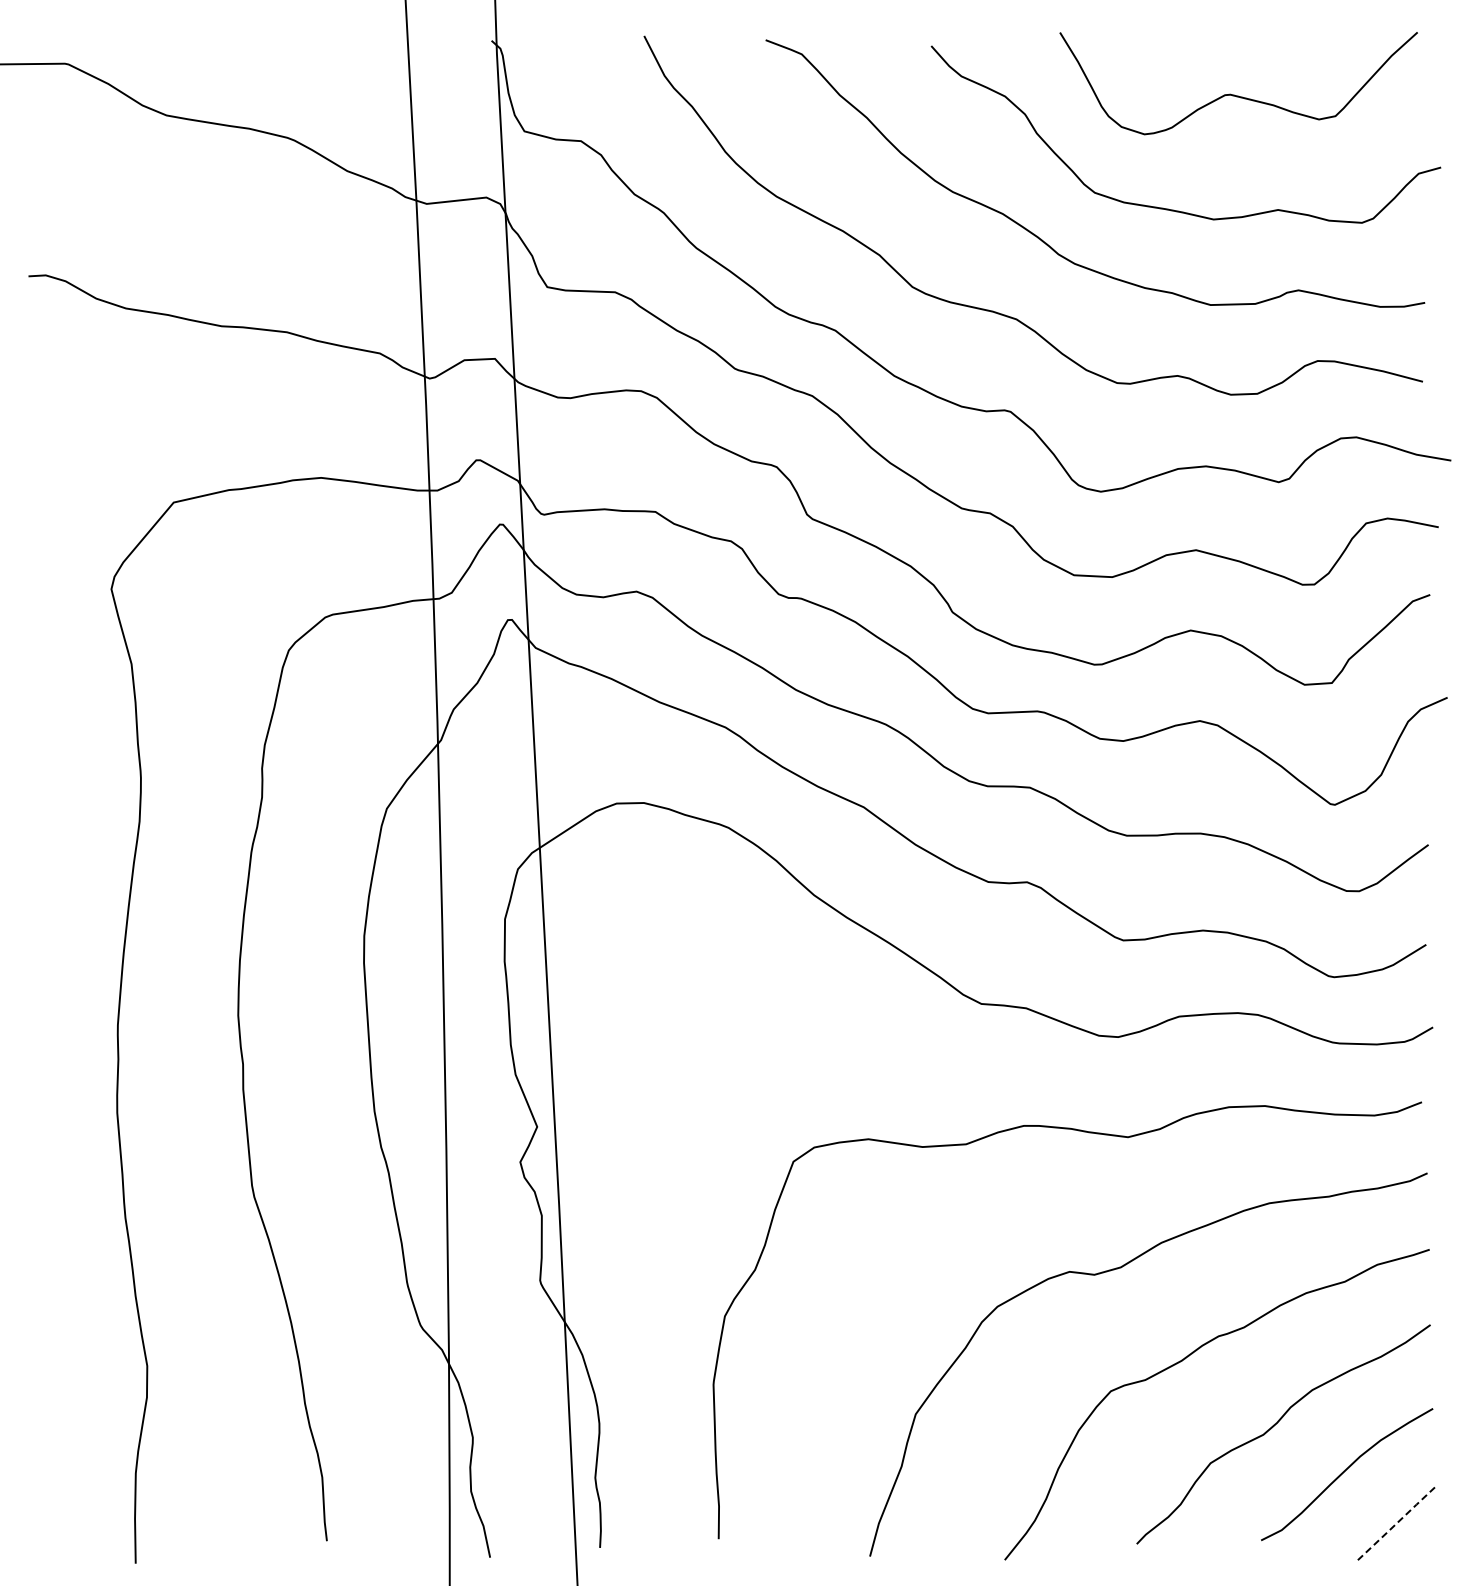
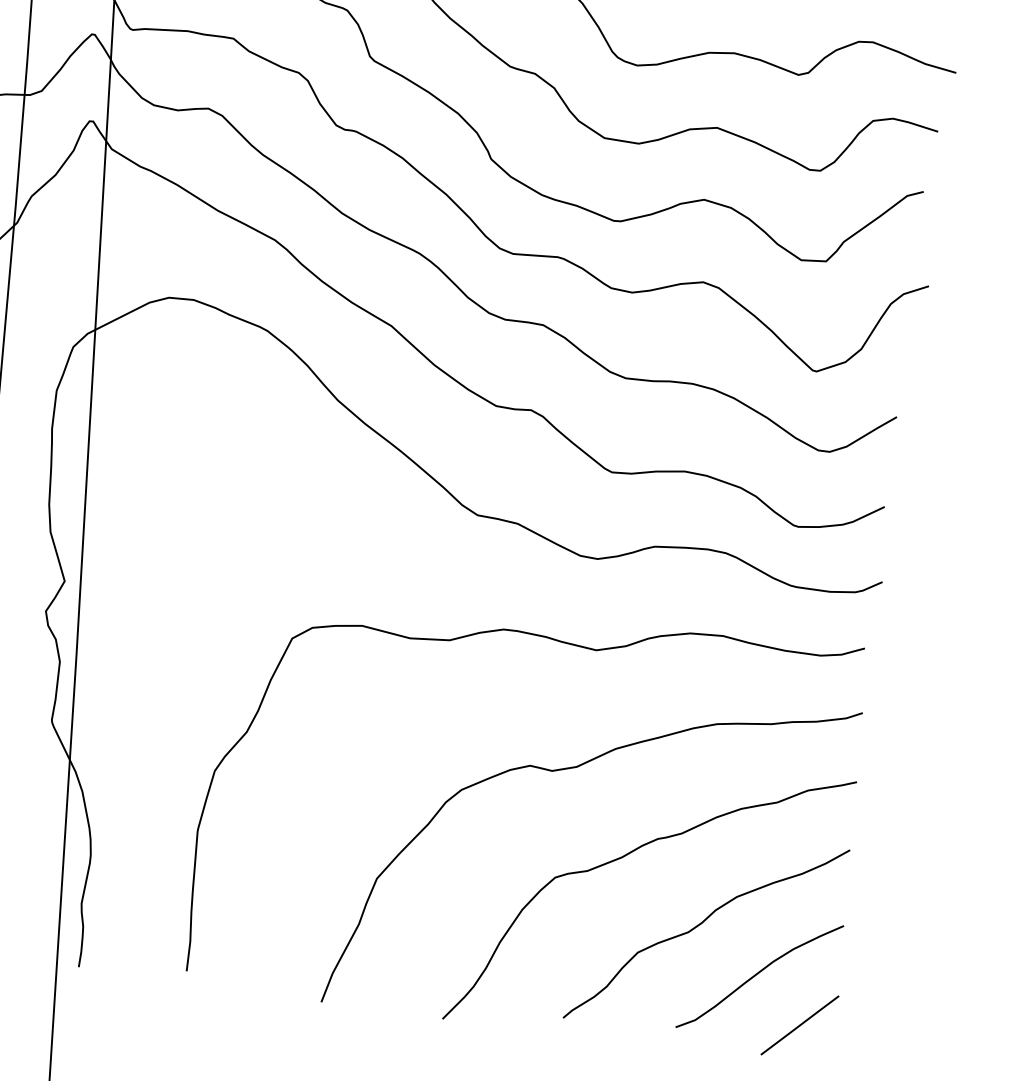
line: (1397, 1522) -> (800, 1024), dashed -> solid

